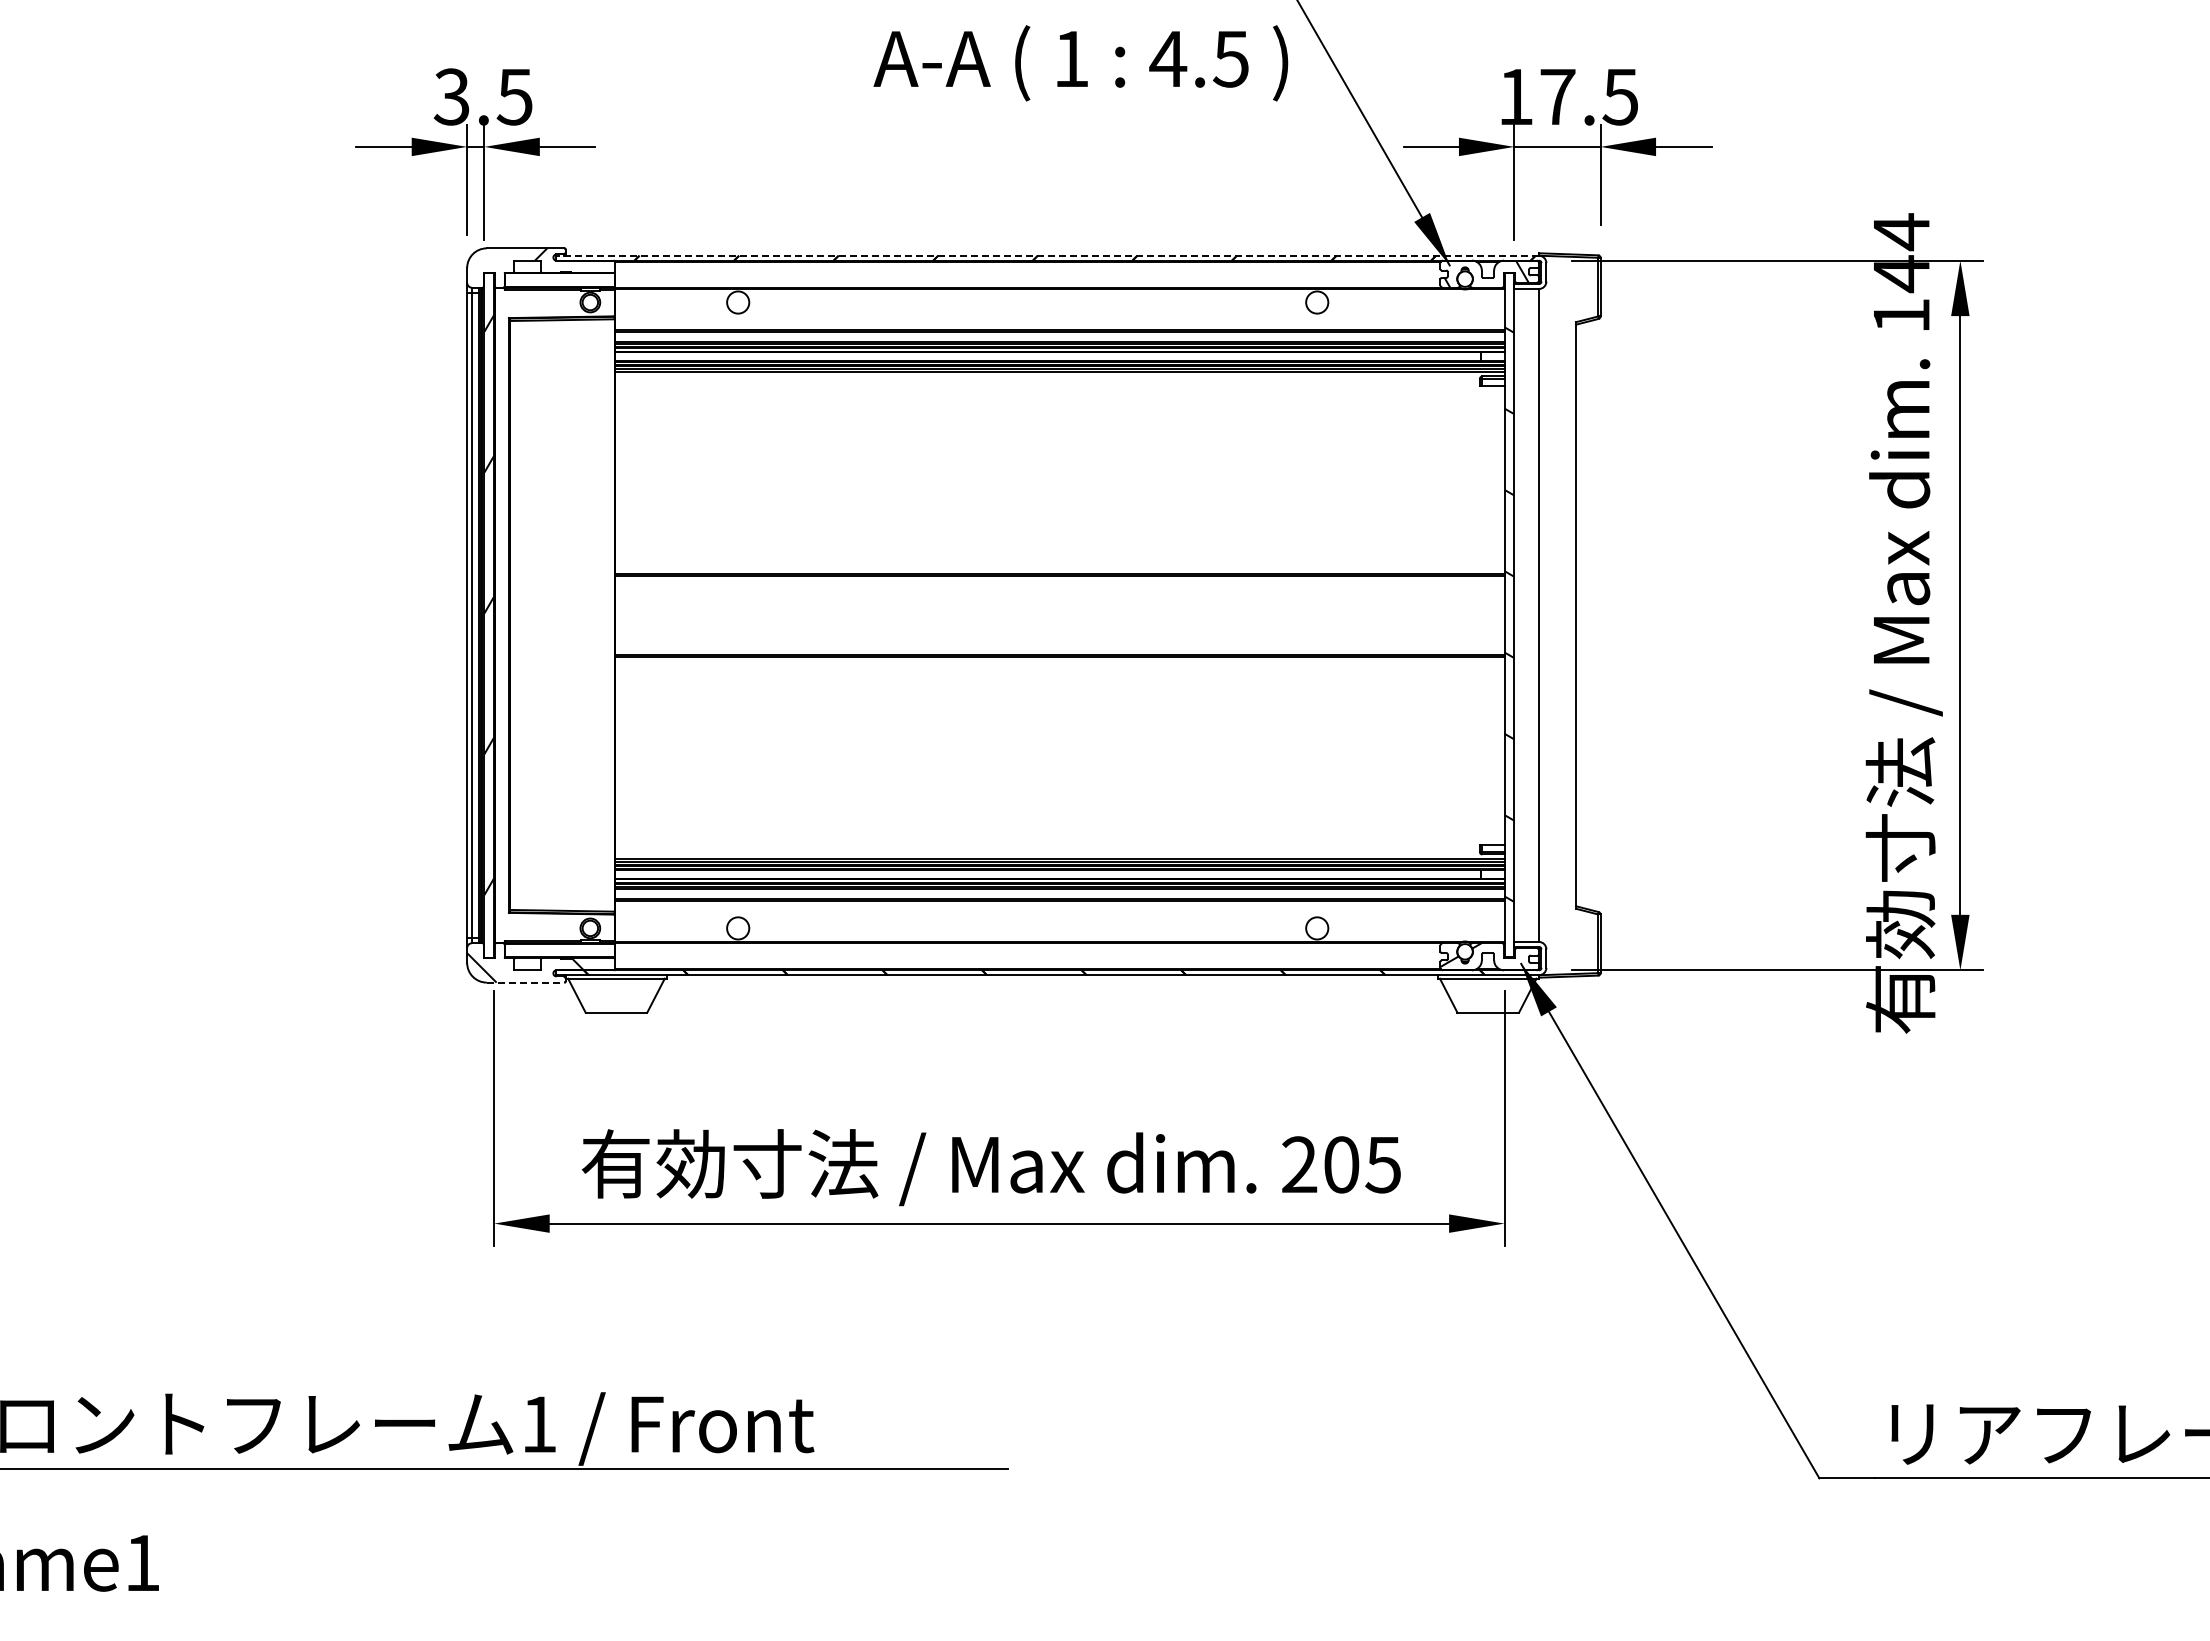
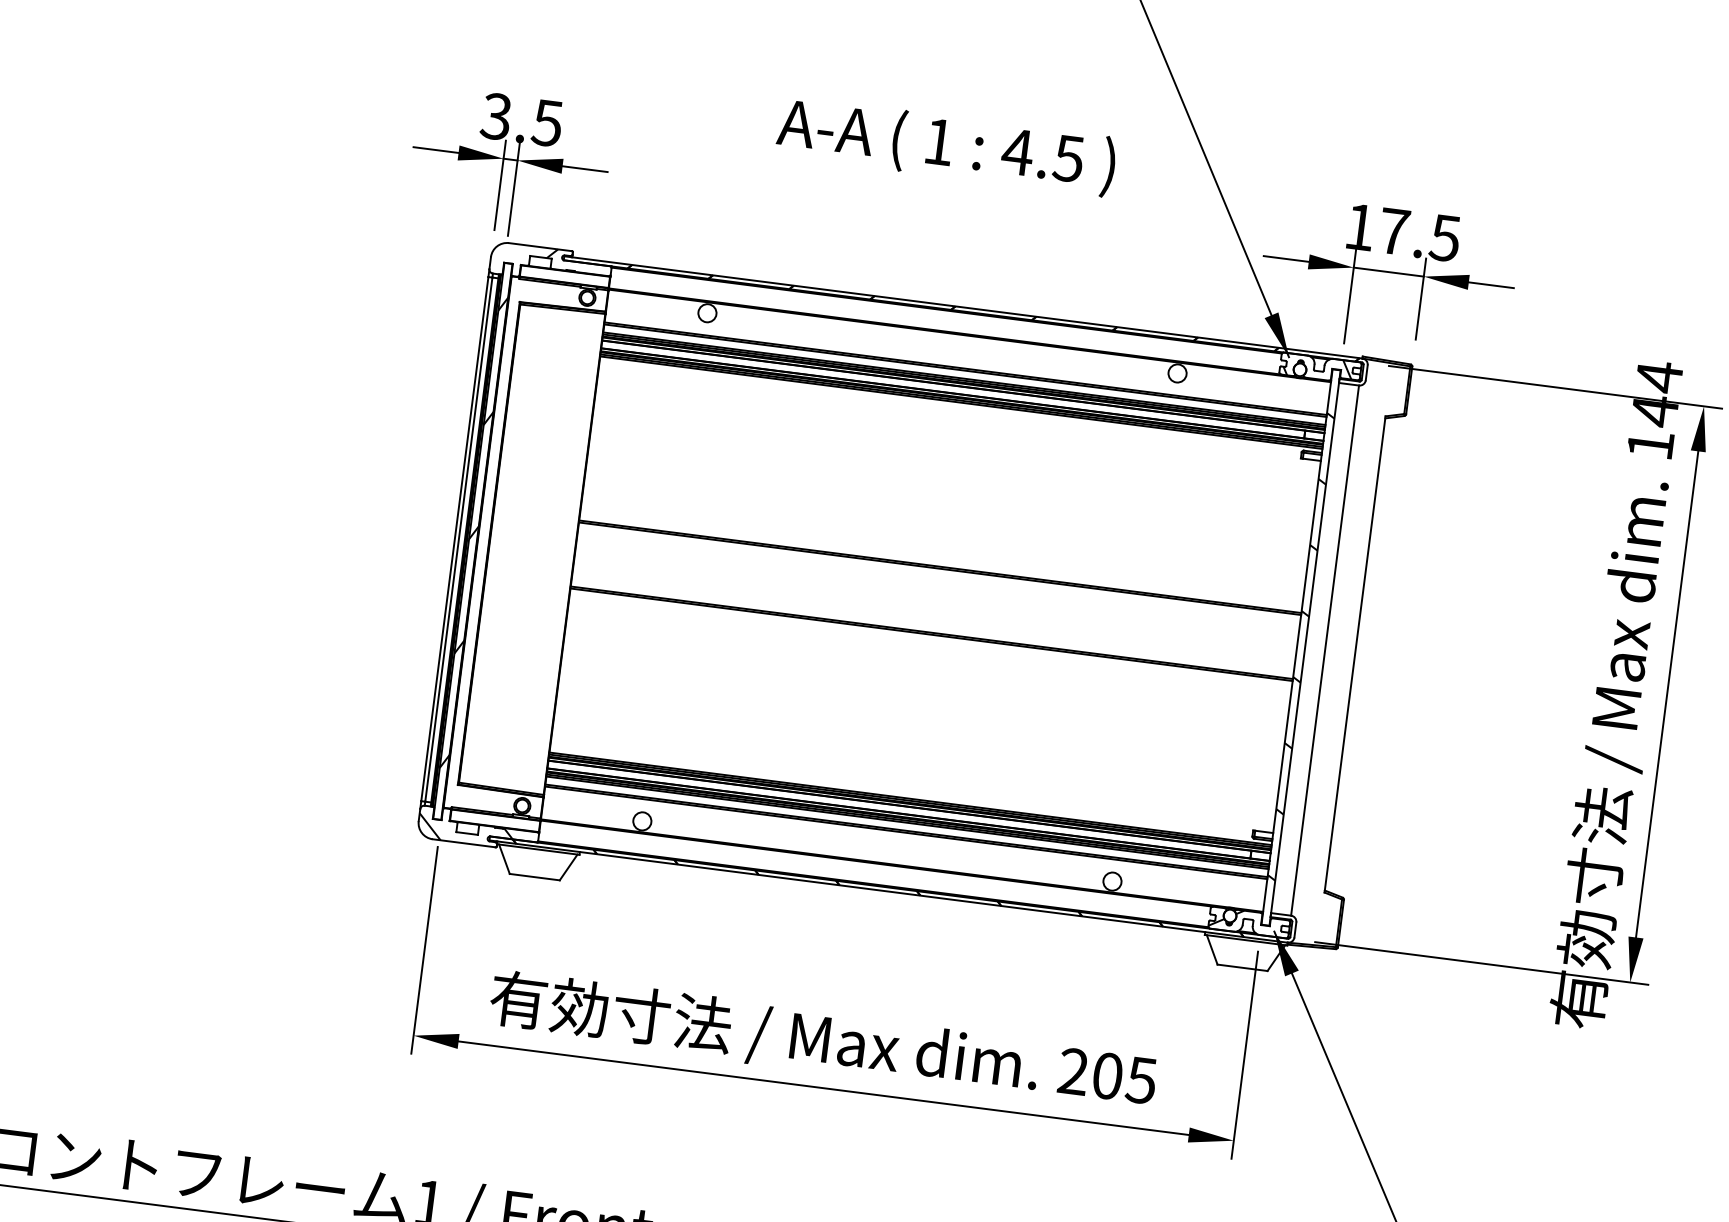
text: (1080, 63) -> (946, 146), moved
line: (1047, 255) -> (963, 307), dashed -> solid
line: (525, 982) -> (464, 843), dashed -> solid

